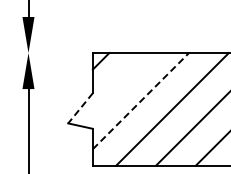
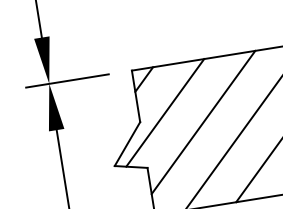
line: (42, 53) -> (67, 81), added
line: (112, 89) -> (164, 113), added
line: (140, 101) -> (203, 123), dashed -> solid
line: (80, 108) -> (127, 144), dashed -> solid

